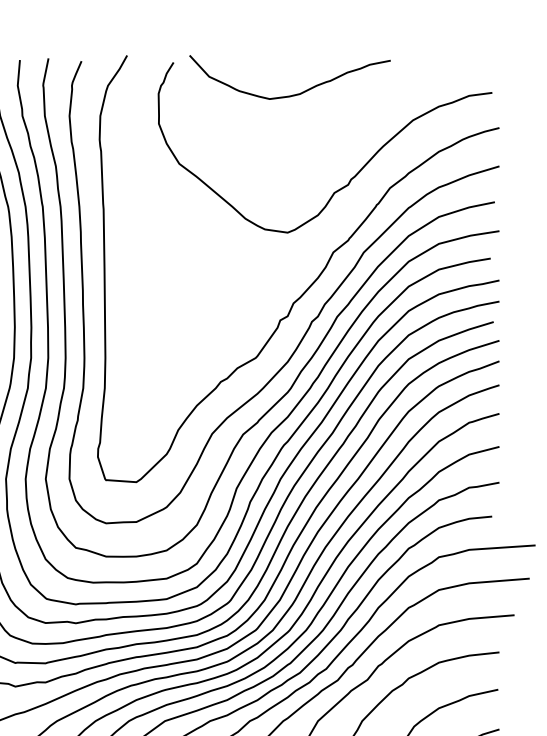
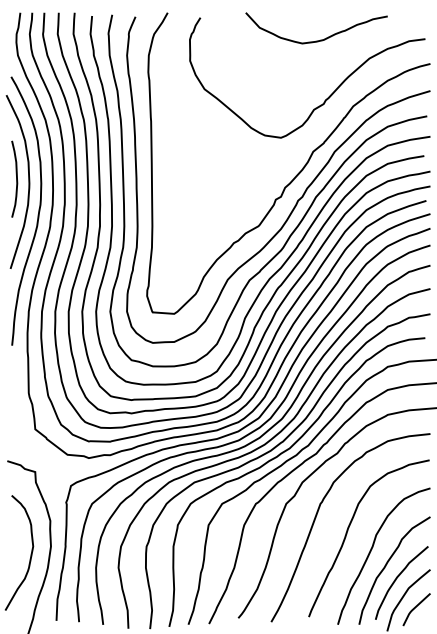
curve: (295, 93) -> (320, 39), moved

